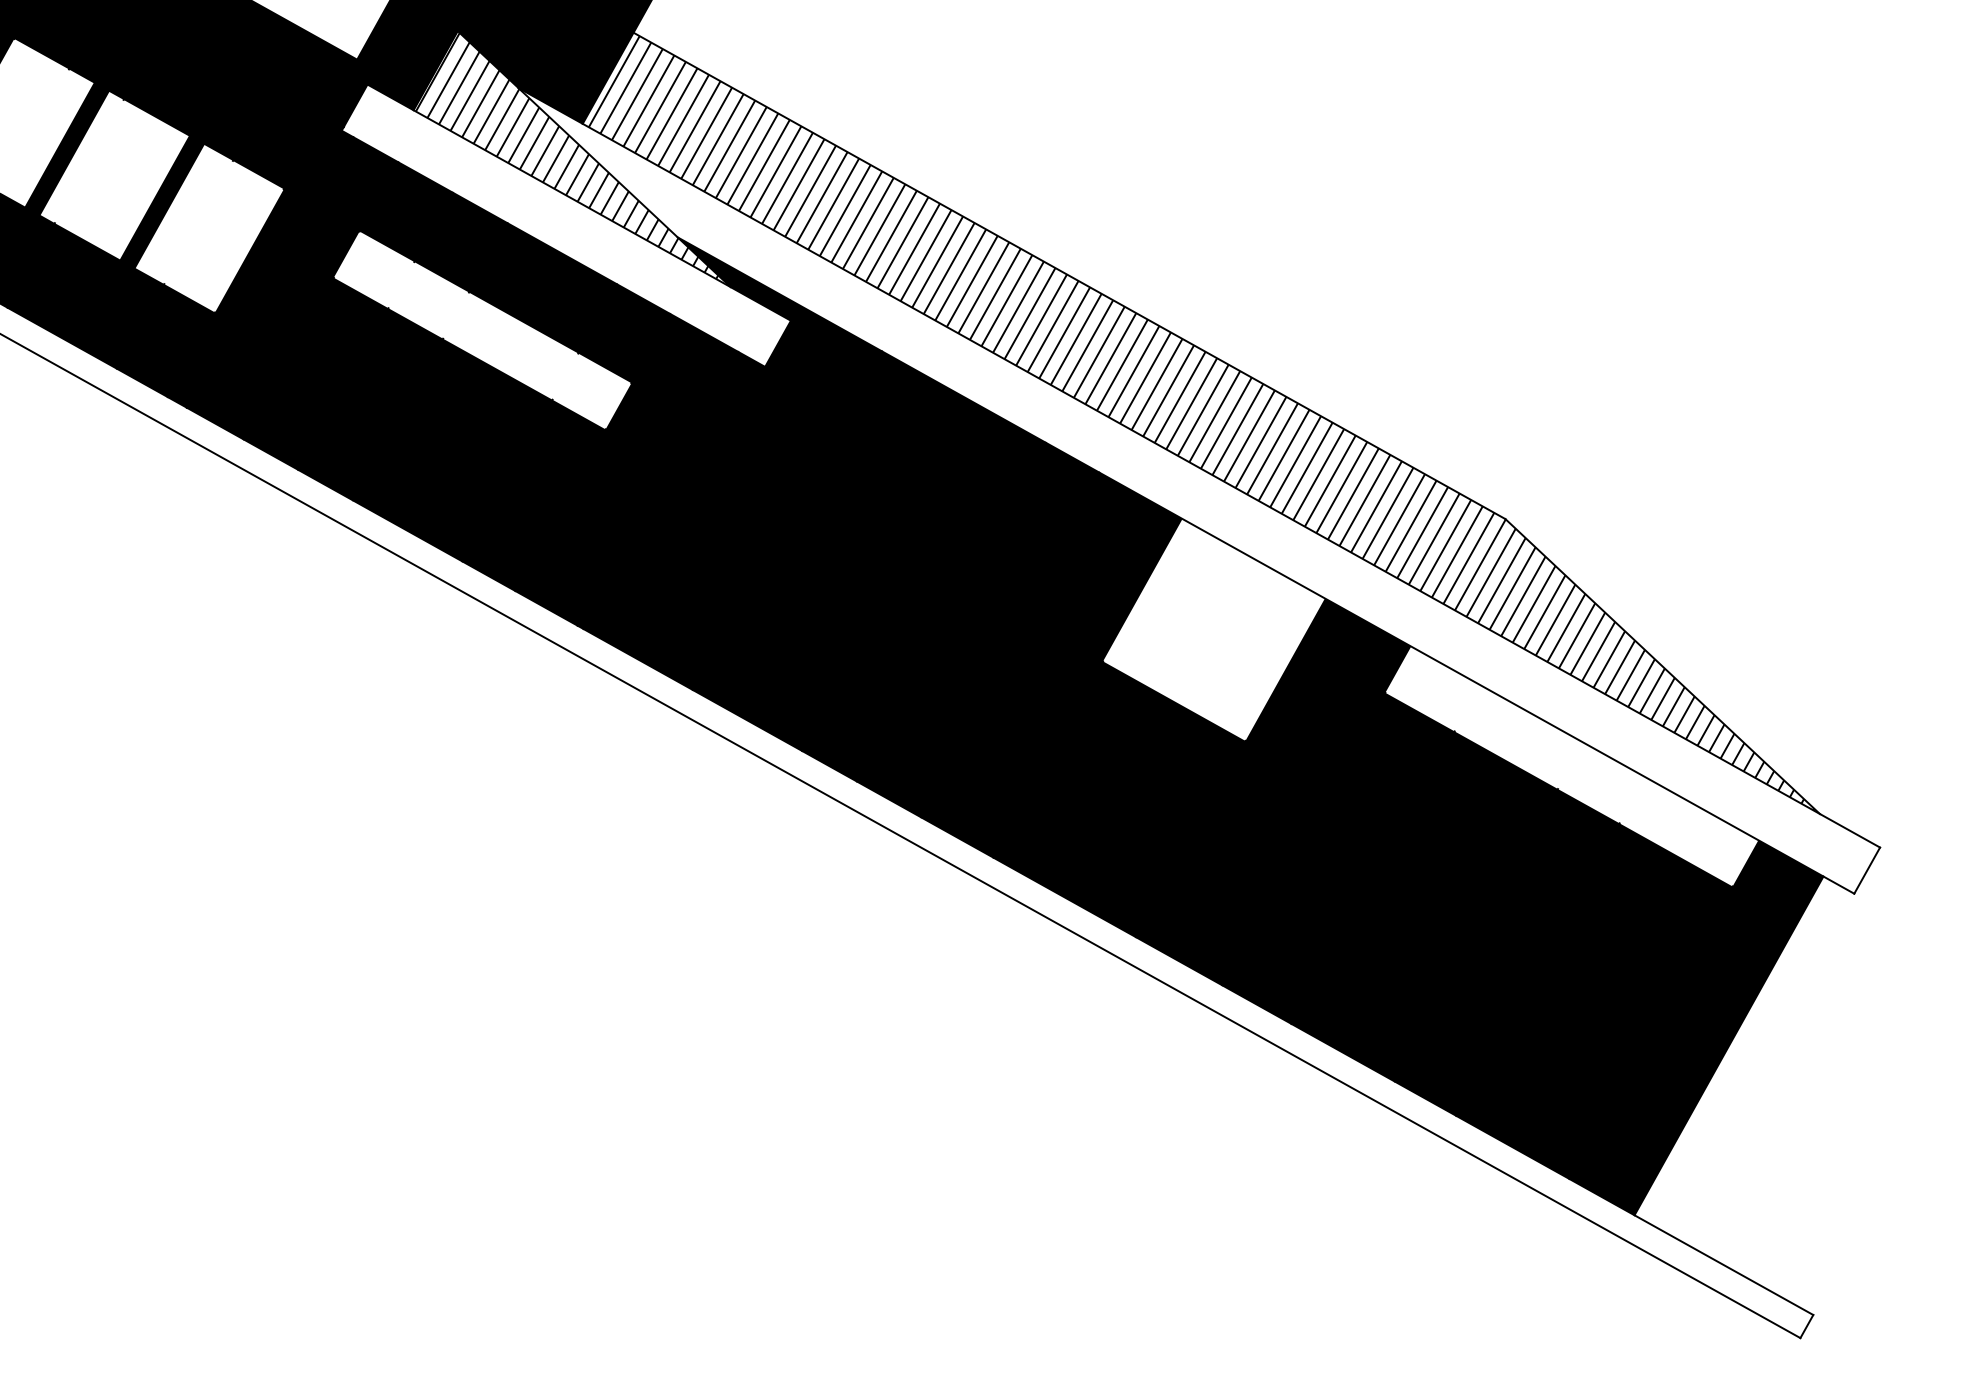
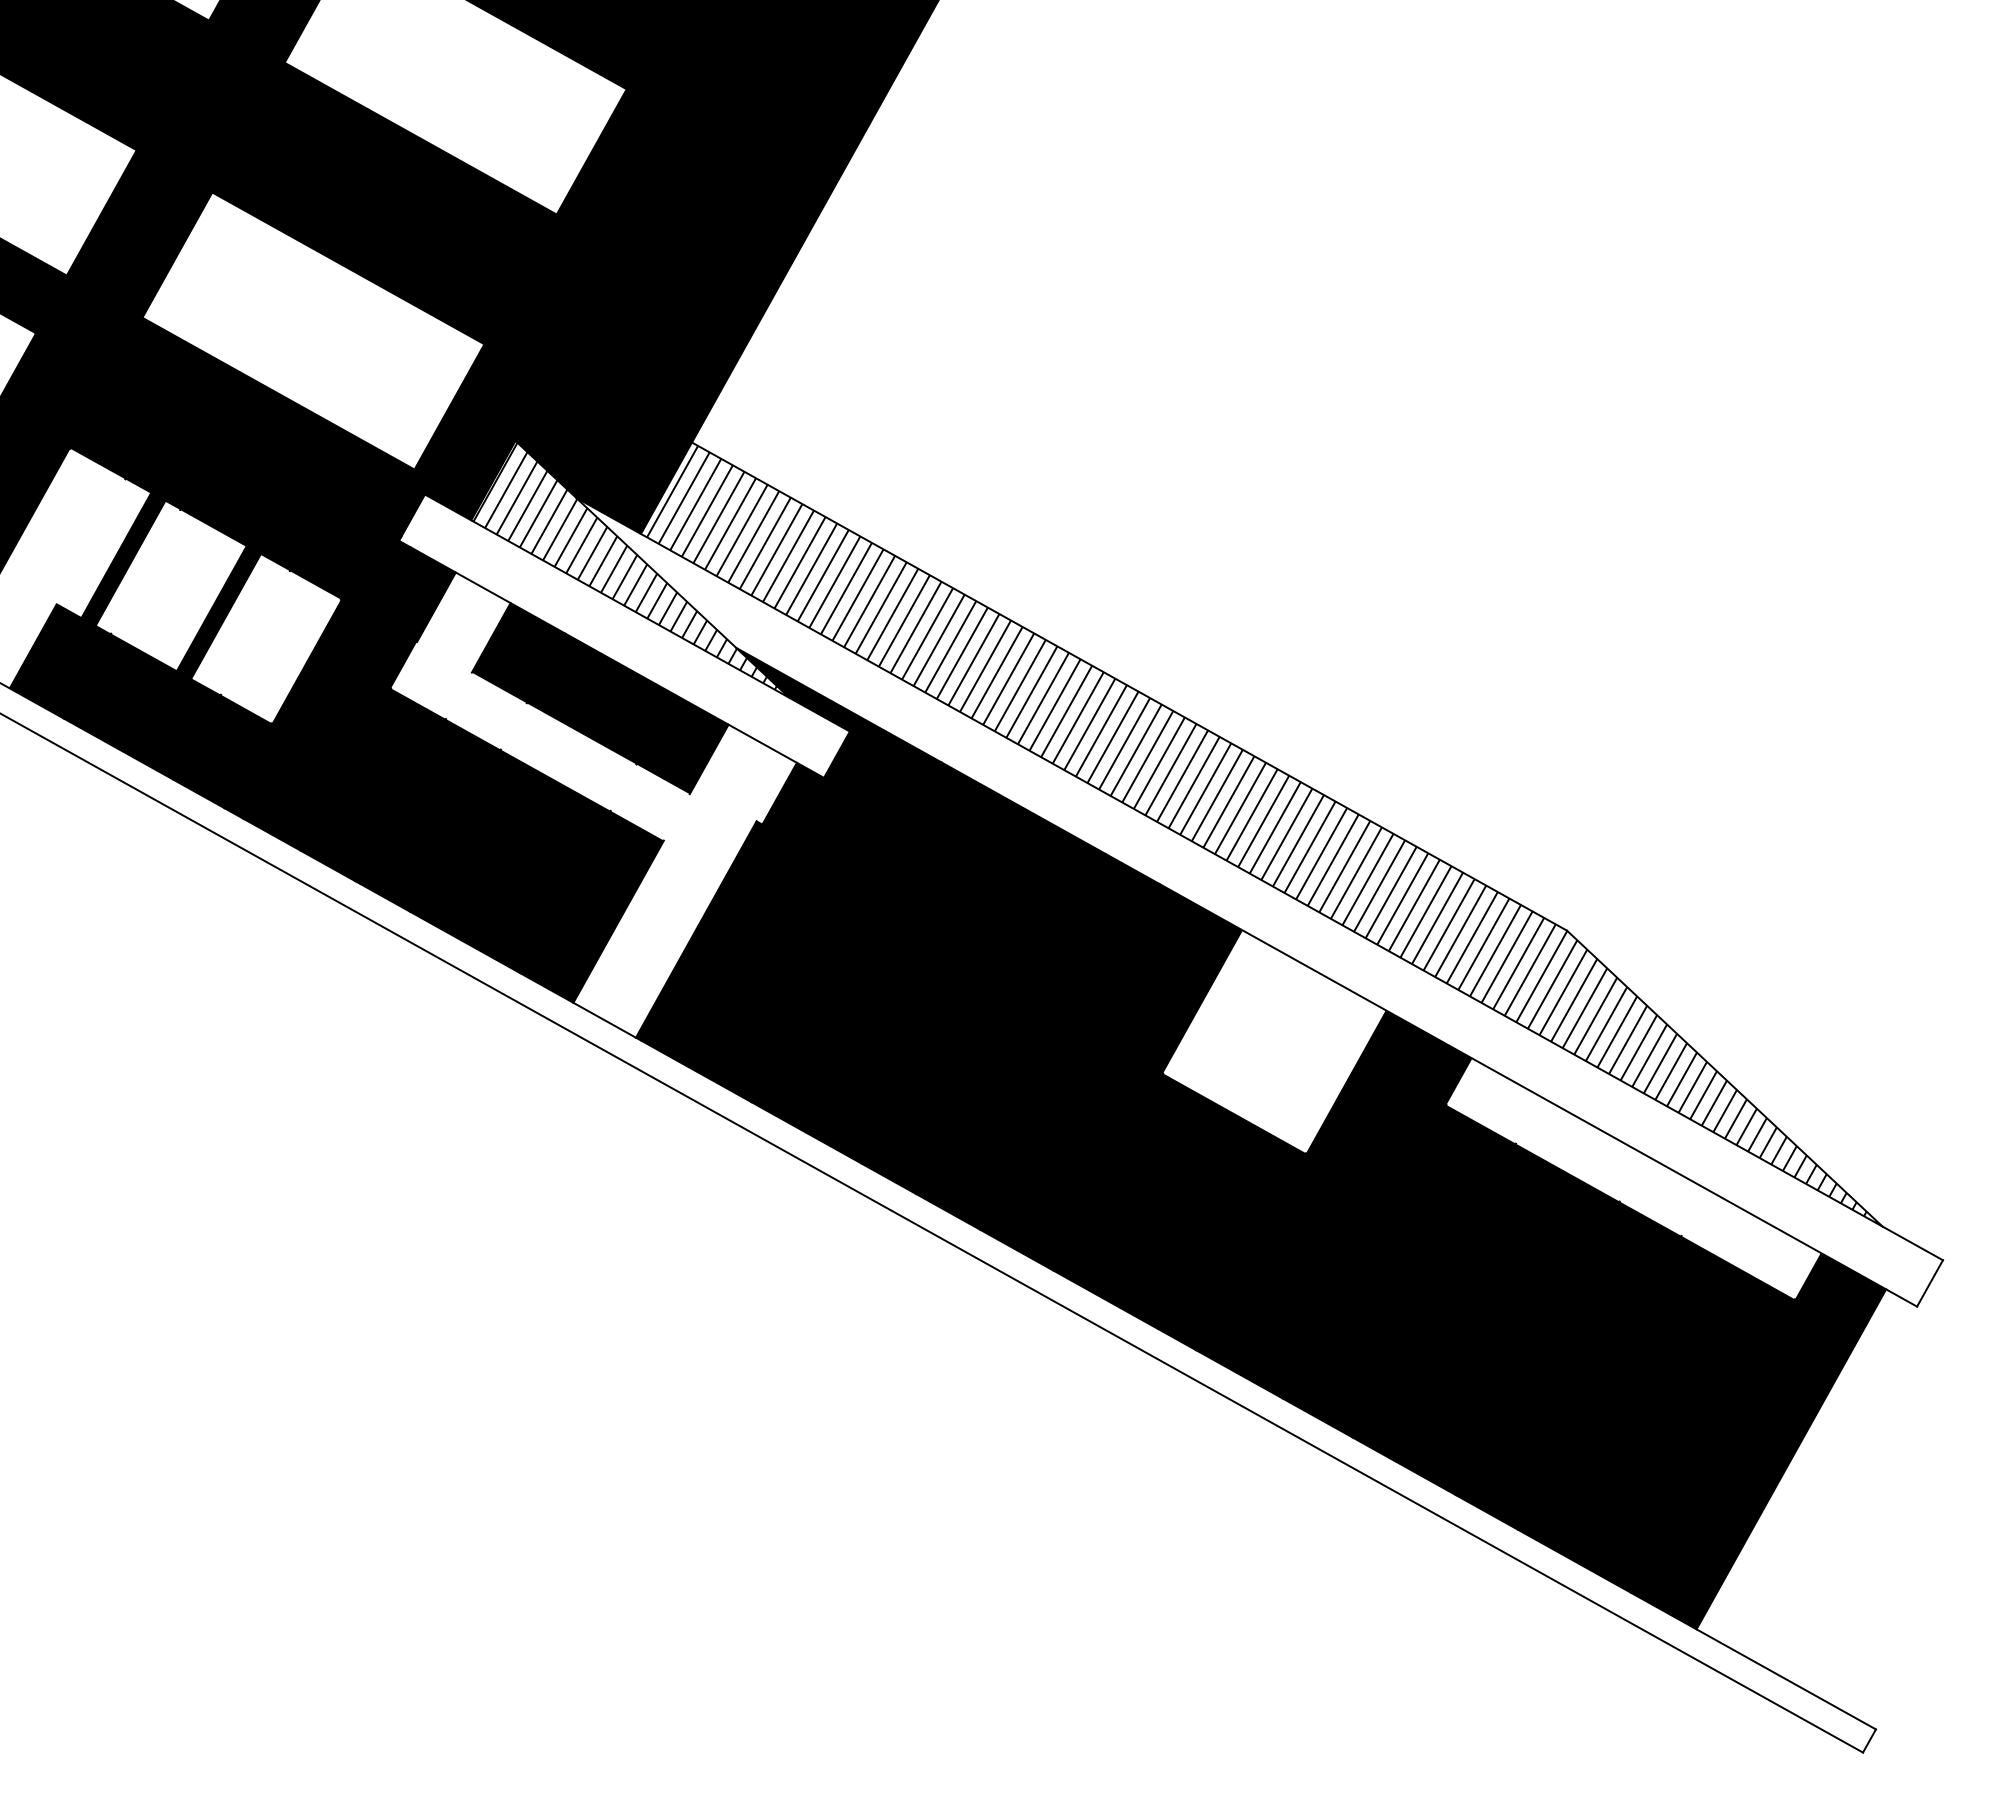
fill: (405, 212) -> (463, 622), removed
fill: (626, 469) -> (684, 880), removed

